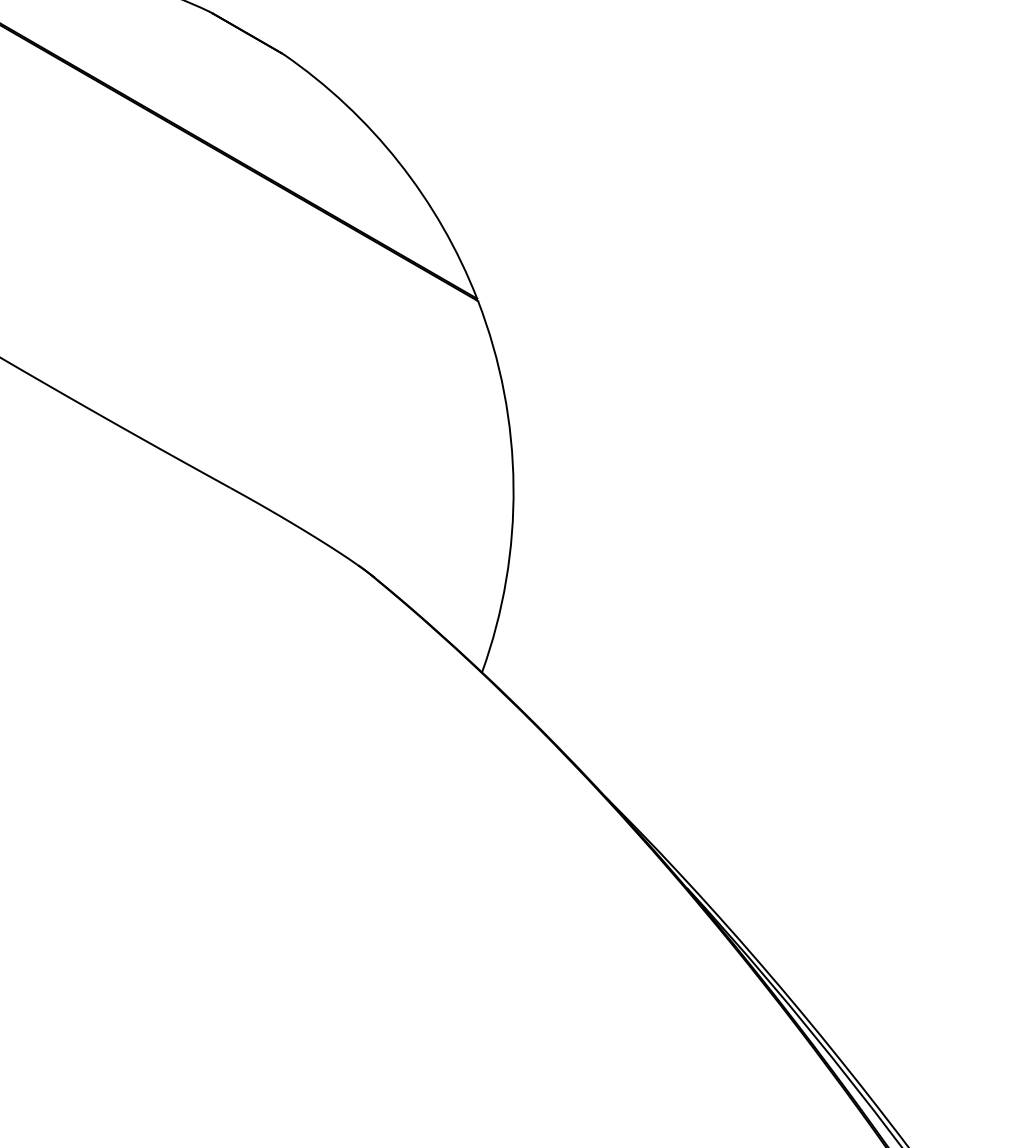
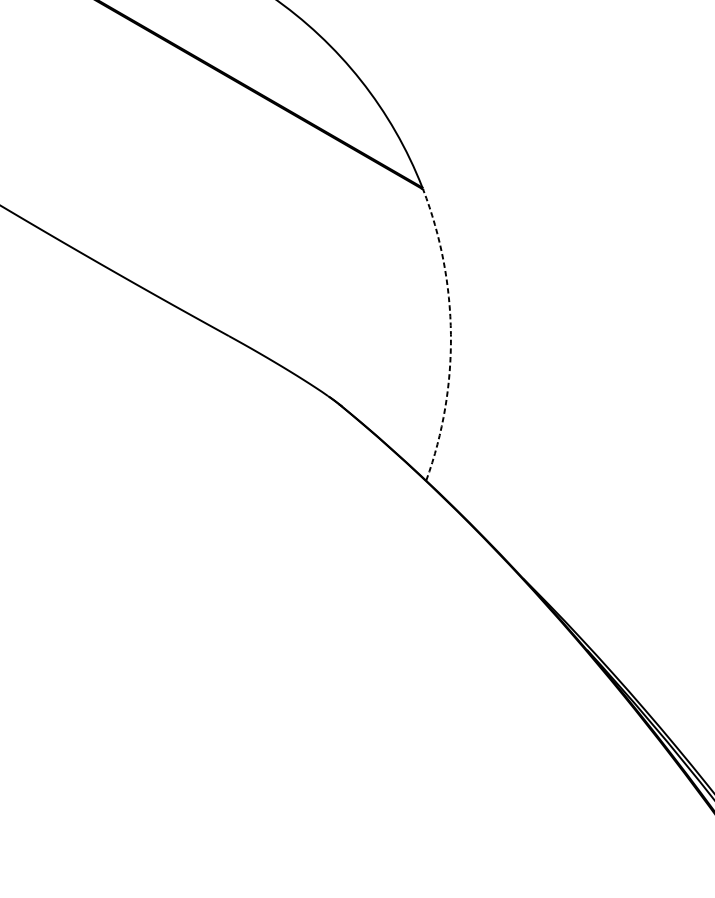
arc: (513, 486) -> (450, 334), solid -> dashed

